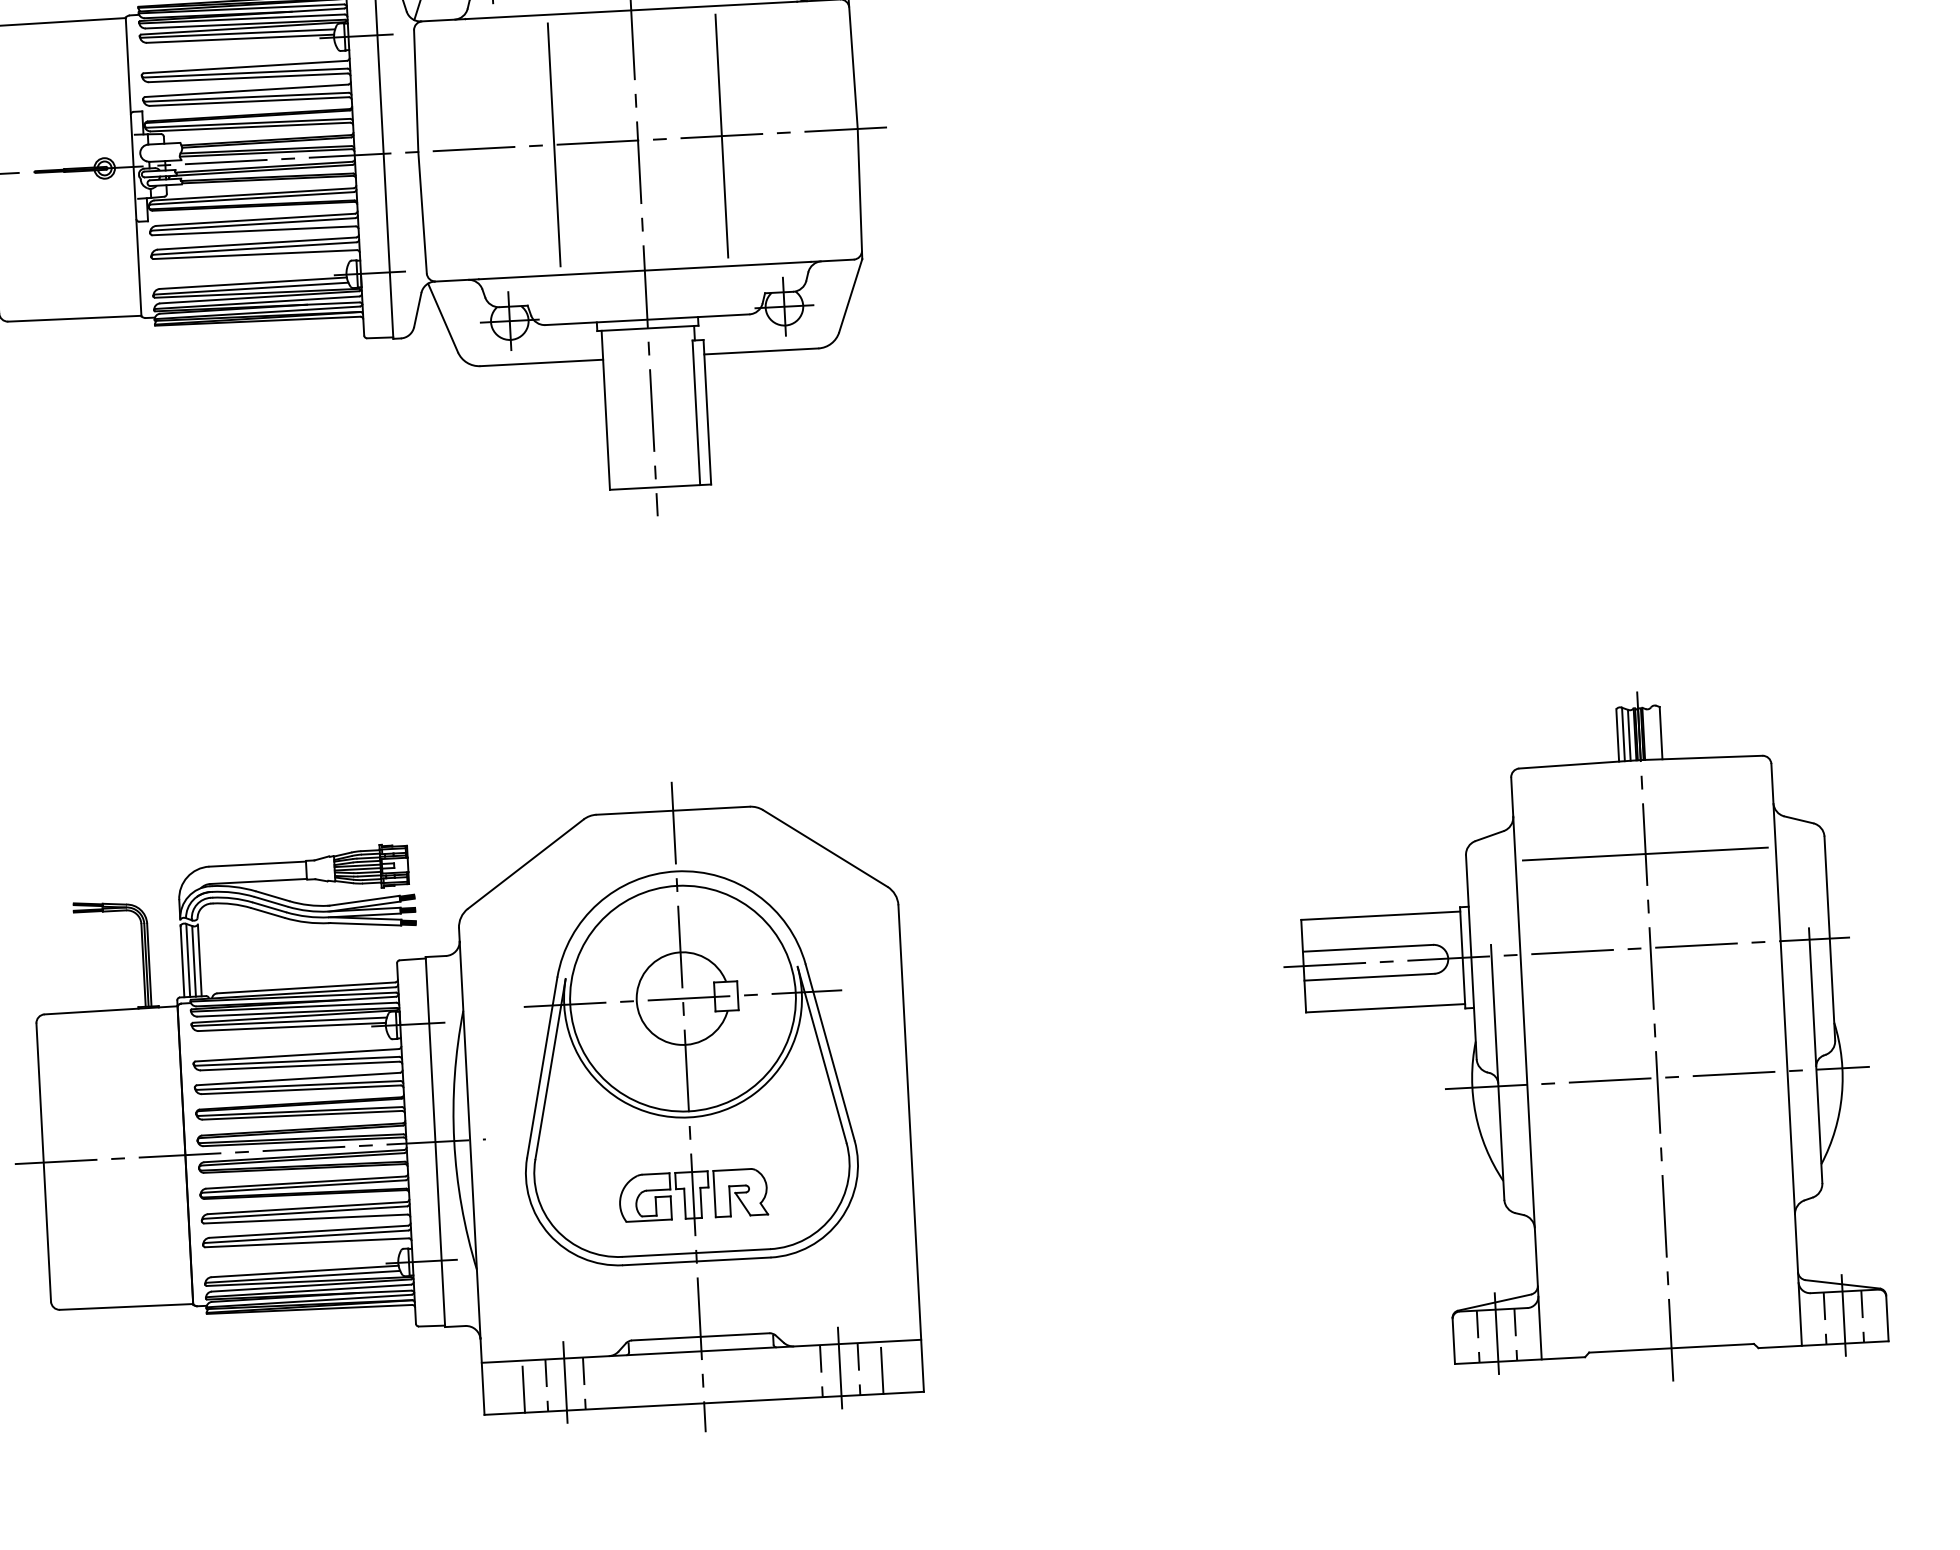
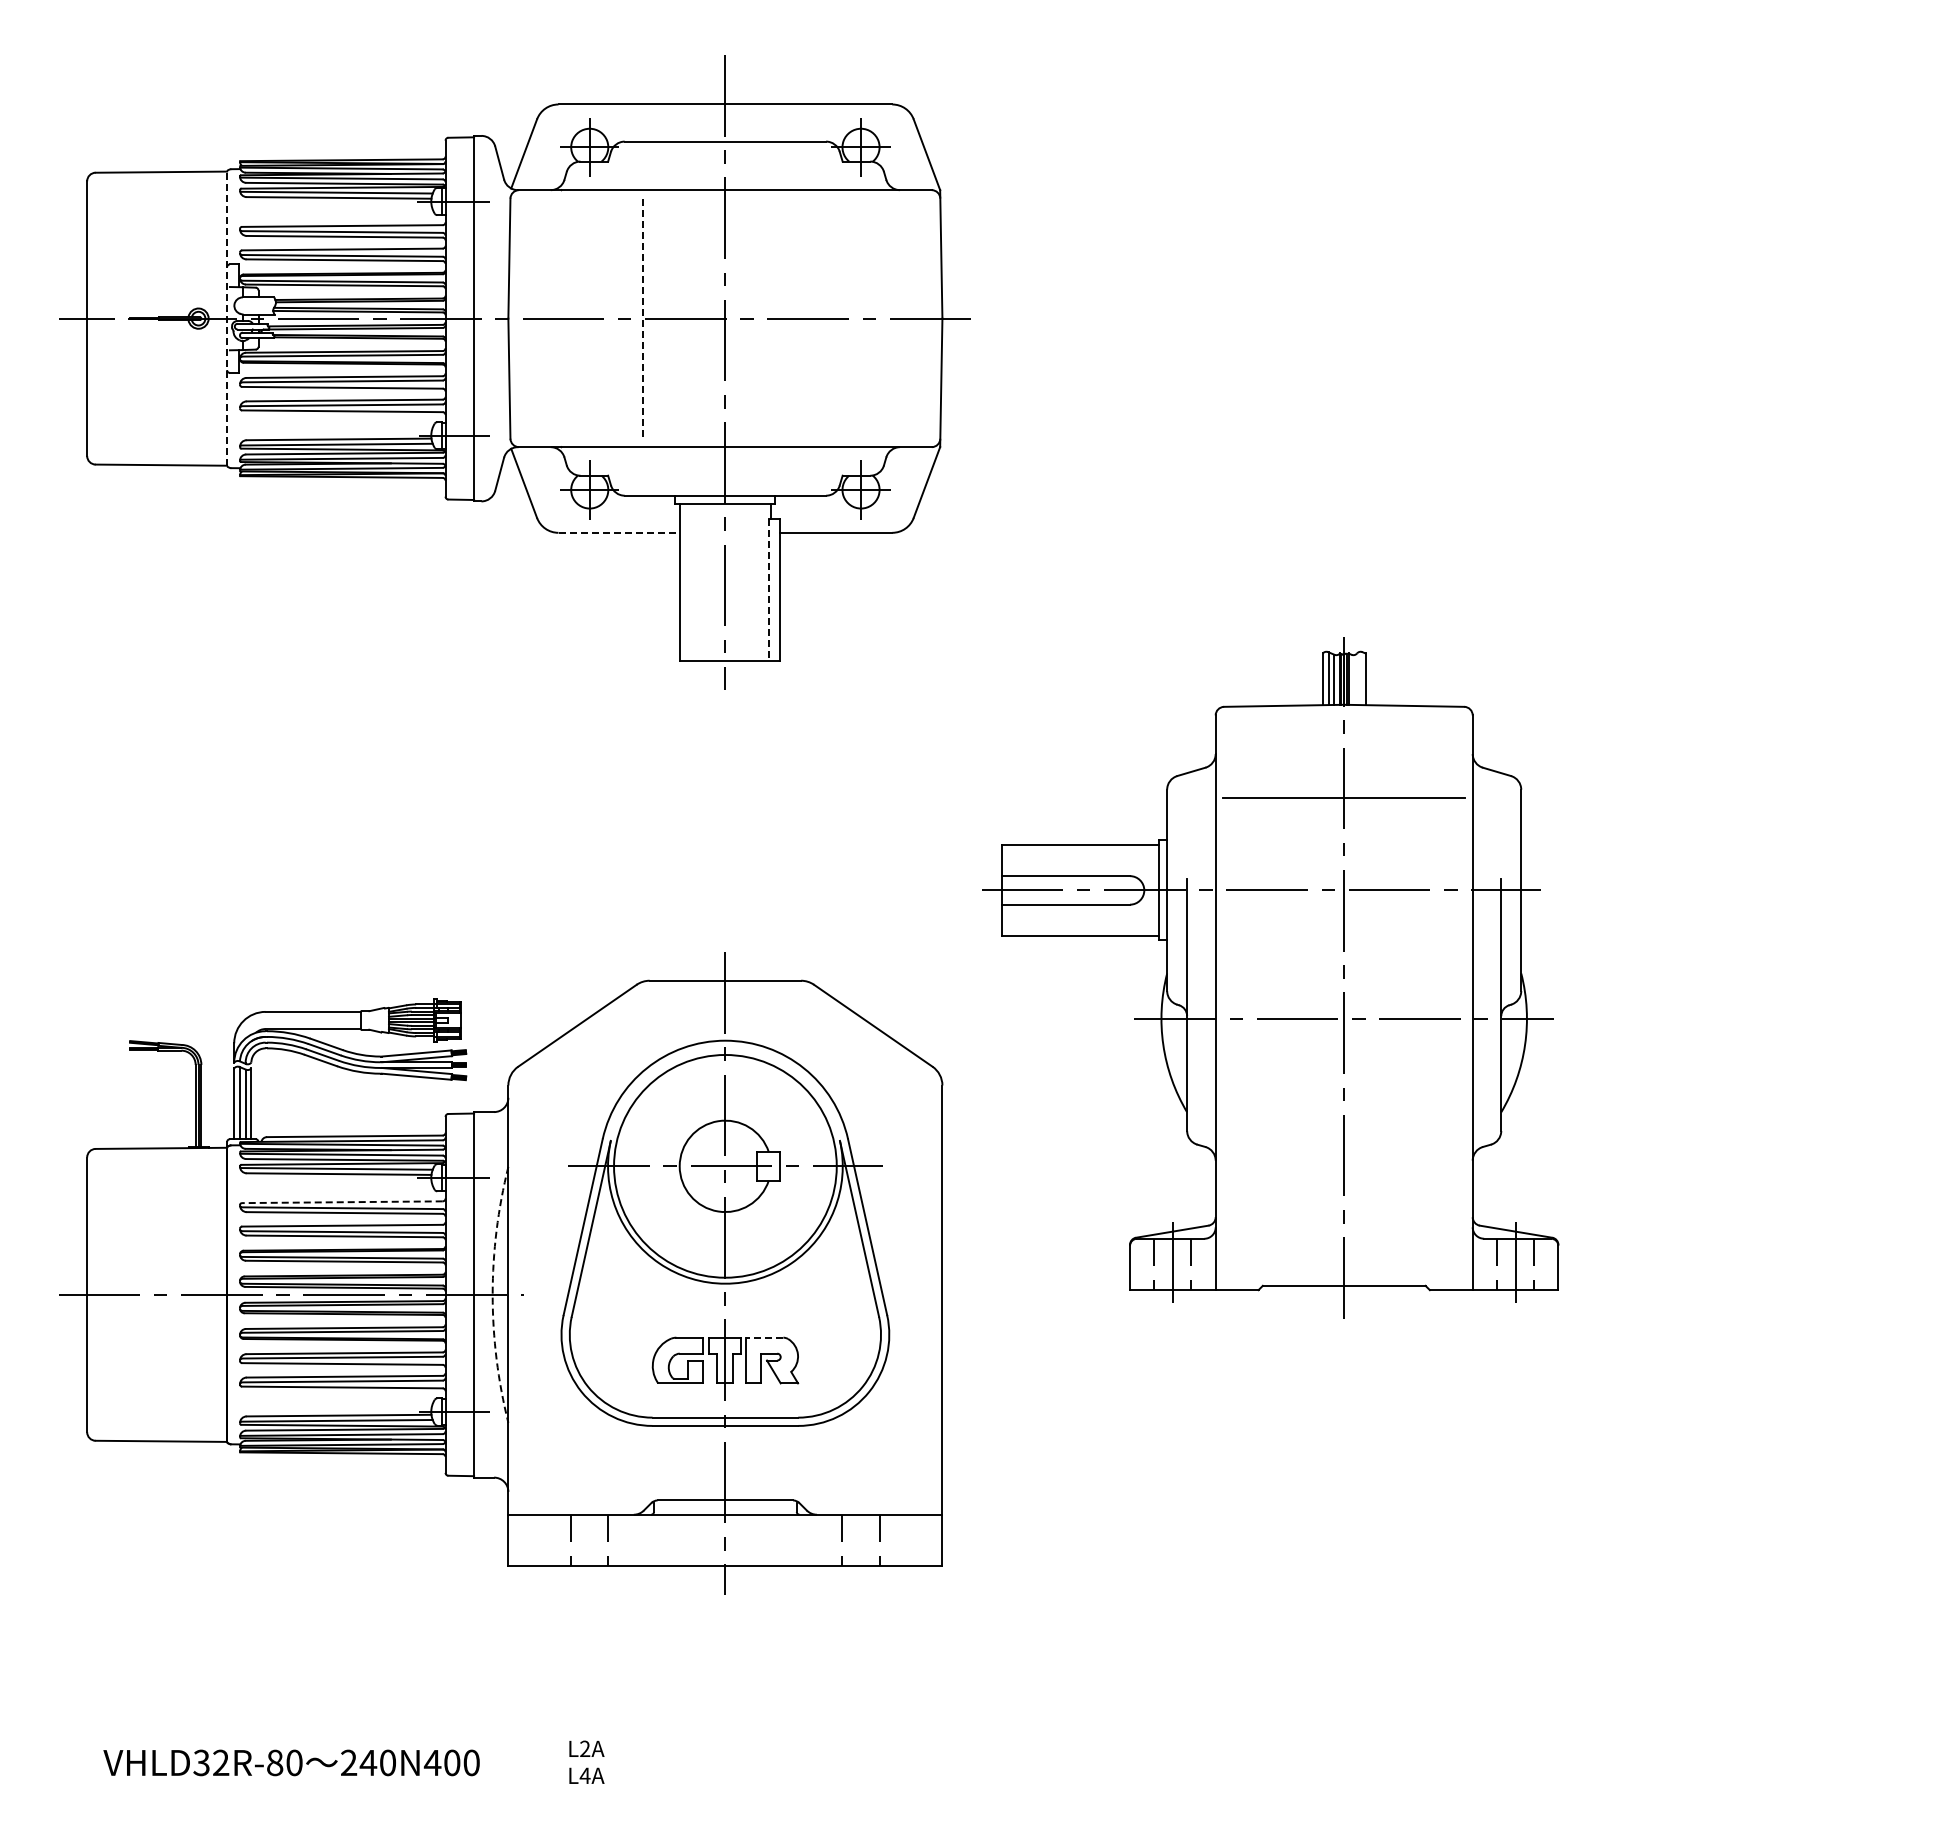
line: (722, 135) -> (808, 318), removed
line: (554, 144) -> (642, 318), solid -> dashed
line: (133, 166) -> (227, 318), solid -> dashed
line: (542, 362) -> (619, 532), solid -> dashed
line: (696, 413) -> (768, 590), solid -> dashed
part: (1580, 1040) -> (1270, 977), moved
line: (296, 1055) -> (341, 1202), solid -> dashed
arc: (454, 1140) -> (492, 1294), solid -> dashed
line: (731, 1169) -> (764, 1337), solid -> dashed
line: (840, 1370) -> (861, 1540), removed
line: (882, 1371) -> (902, 1543), removed
line: (565, 1384) -> (589, 1540), removed
line: (523, 1389) -> (548, 1543), removed

